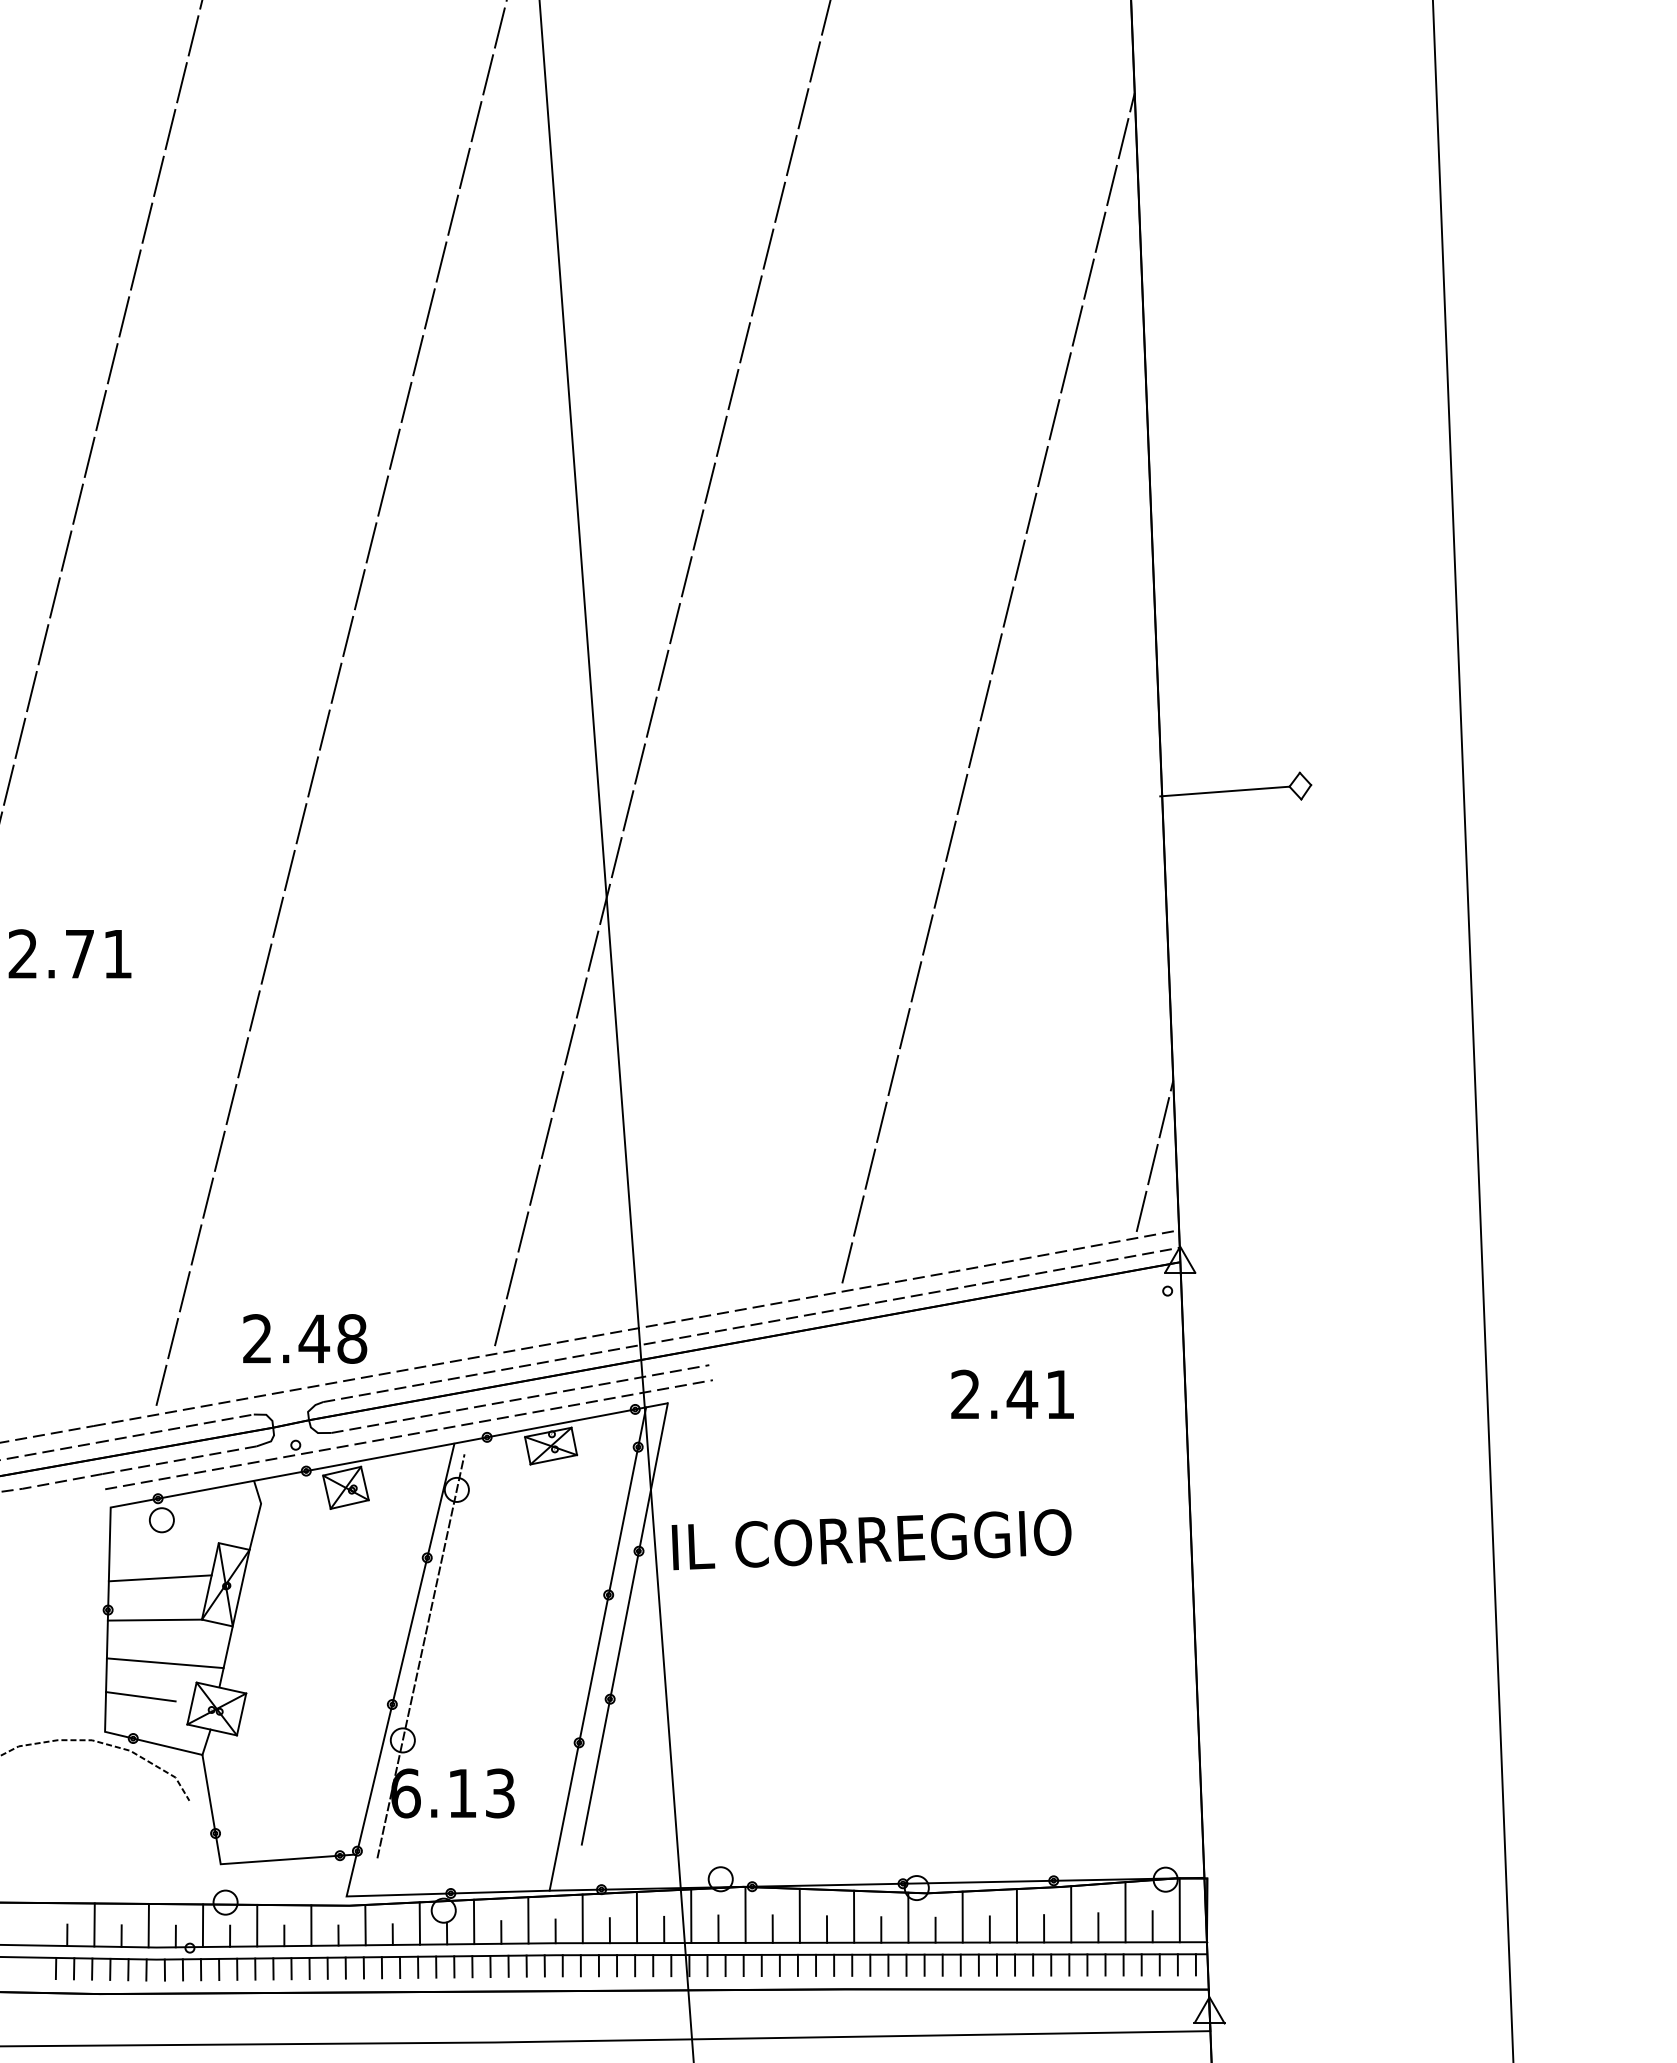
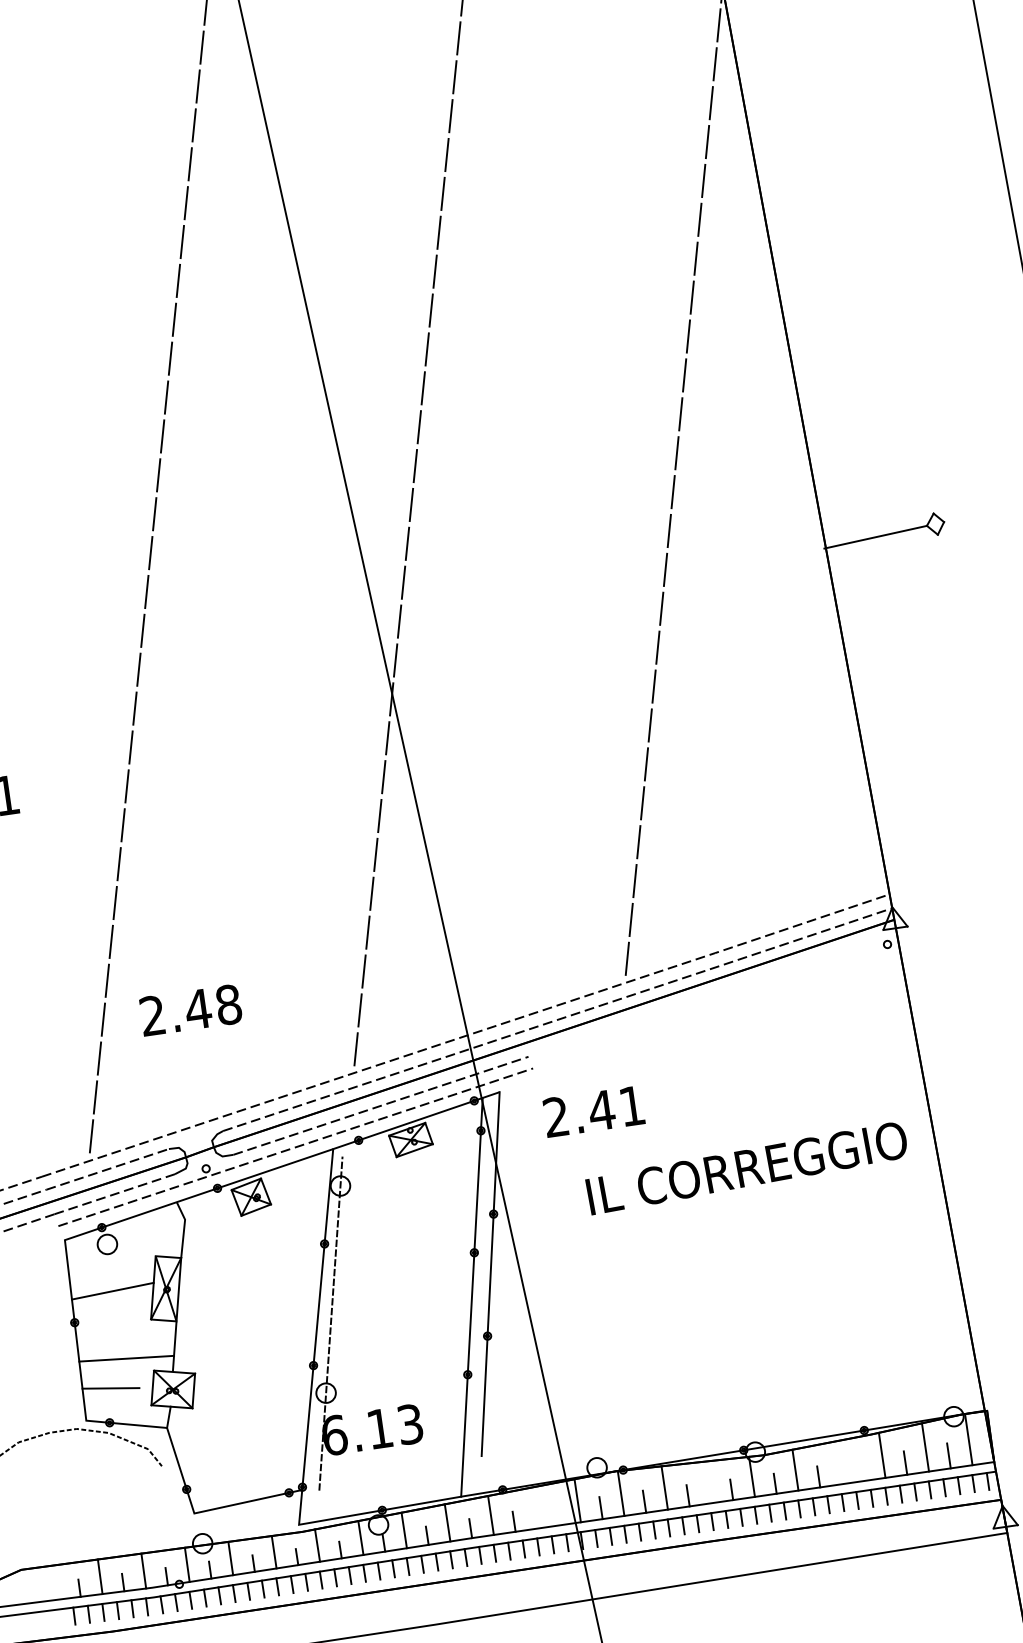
line: (1154, 1155) -> (861, 837), removed
text: (305, 1338) -> (191, 1009), moved
text: (1012, 1393) -> (593, 1110), moved
text: (871, 1539) -> (746, 1168), moved
line: (154, 1619) -> (112, 1324), removed
line: (1016, 1915) -> (838, 1462), removed
line: (854, 1916) -> (708, 1482), removed
line: (636, 1917) -> (533, 1508), removed
line: (1044, 1928) -> (862, 1469), removed
line: (664, 1929) -> (557, 1514), removed

